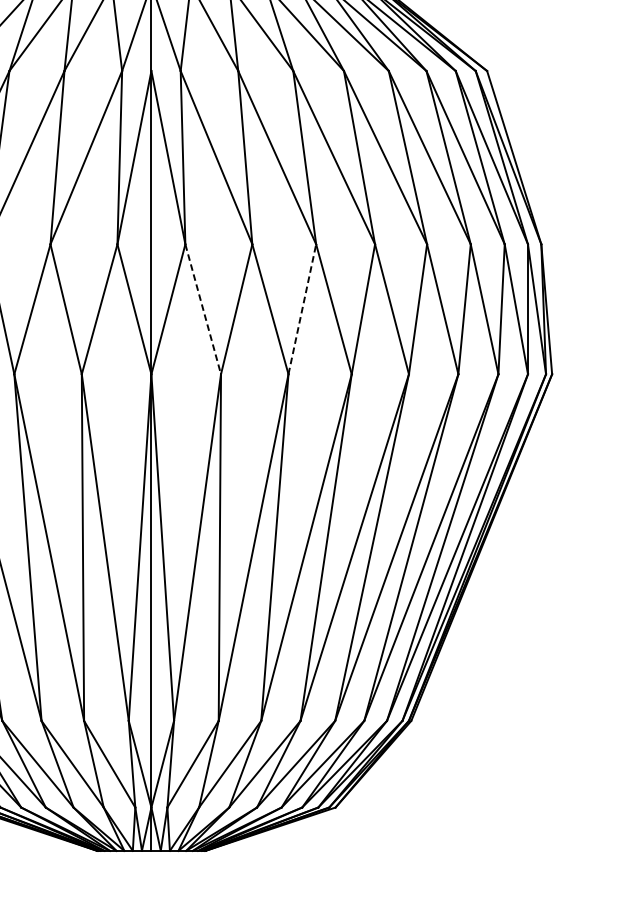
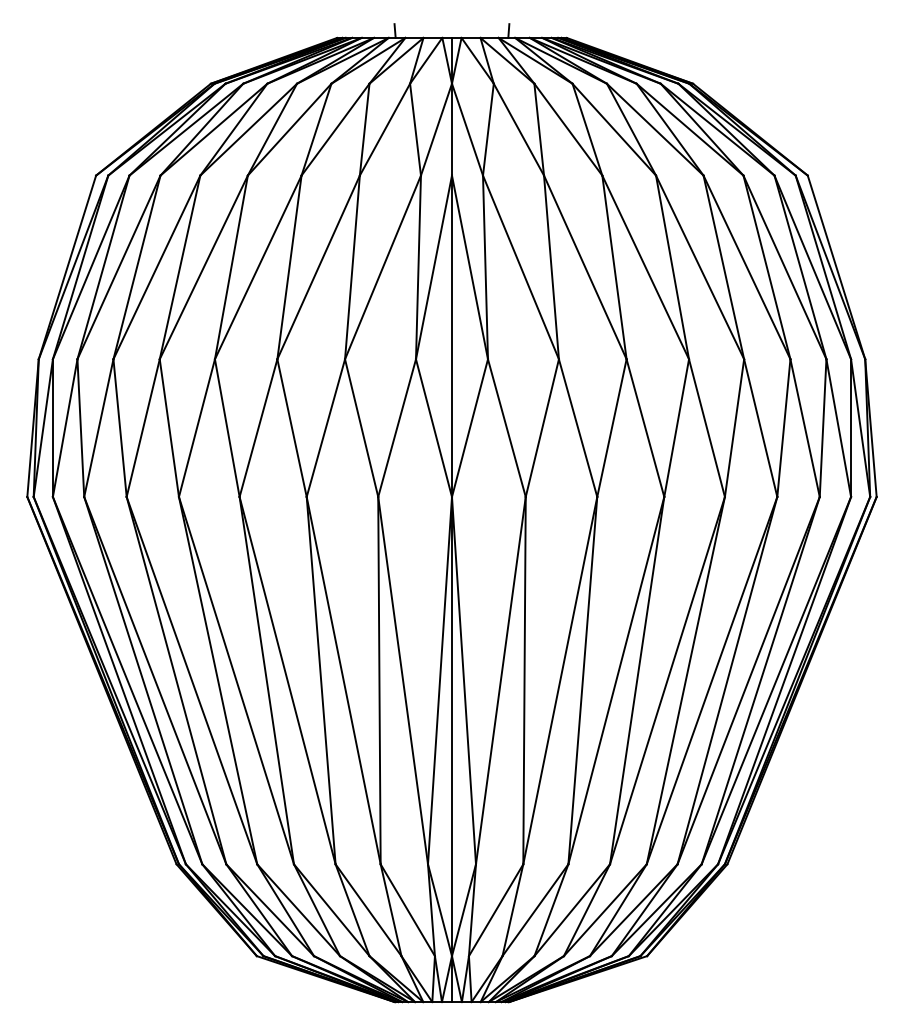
line: (302, 308) -> (612, 427), dashed -> solid
line: (203, 309) -> (507, 428), dashed -> solid

